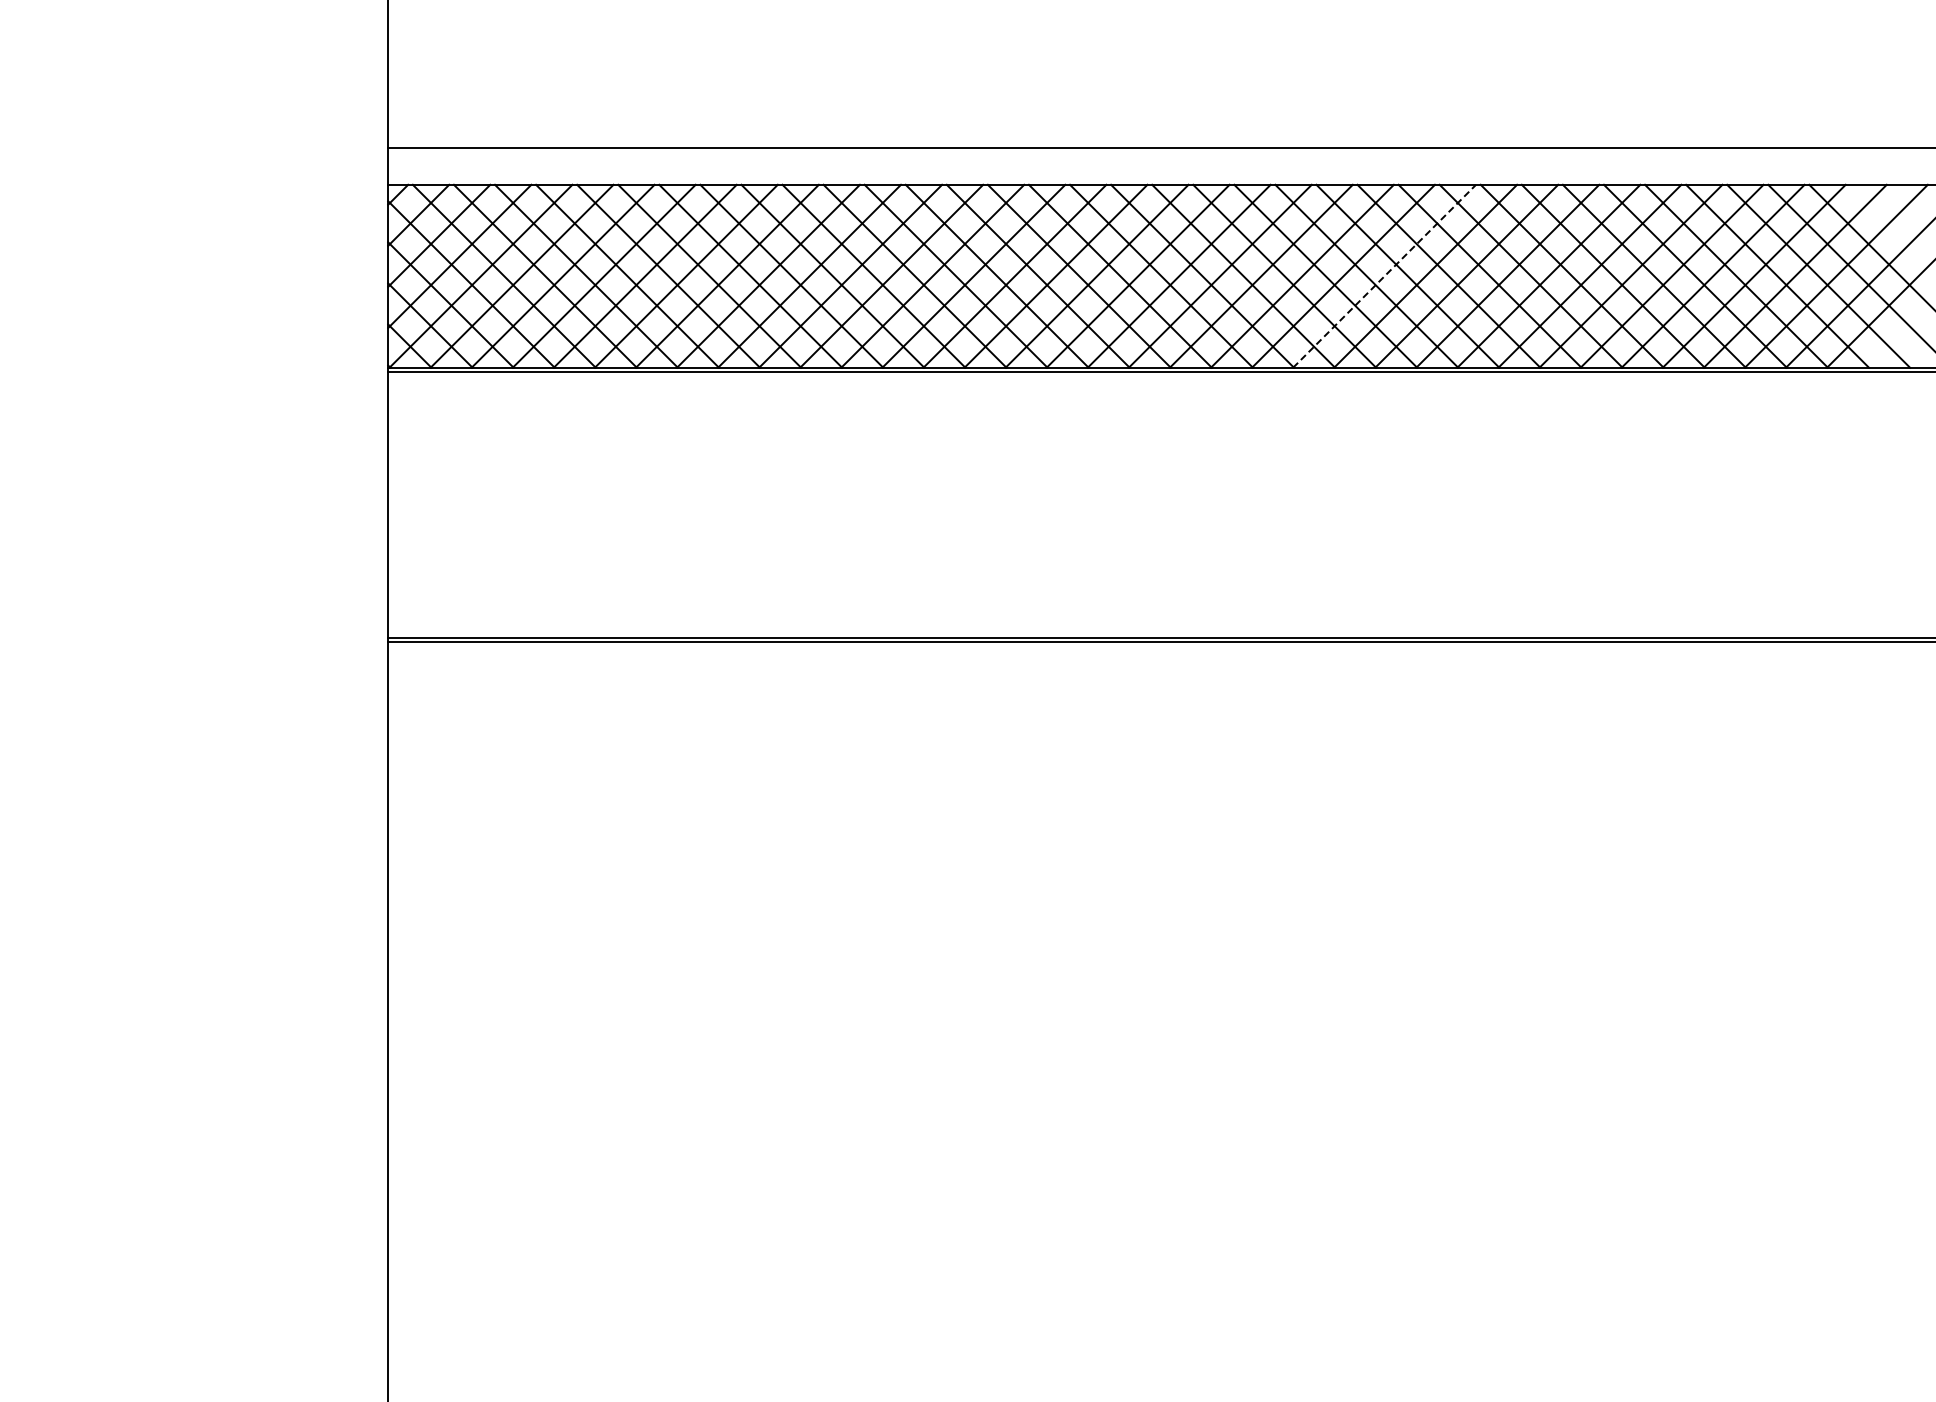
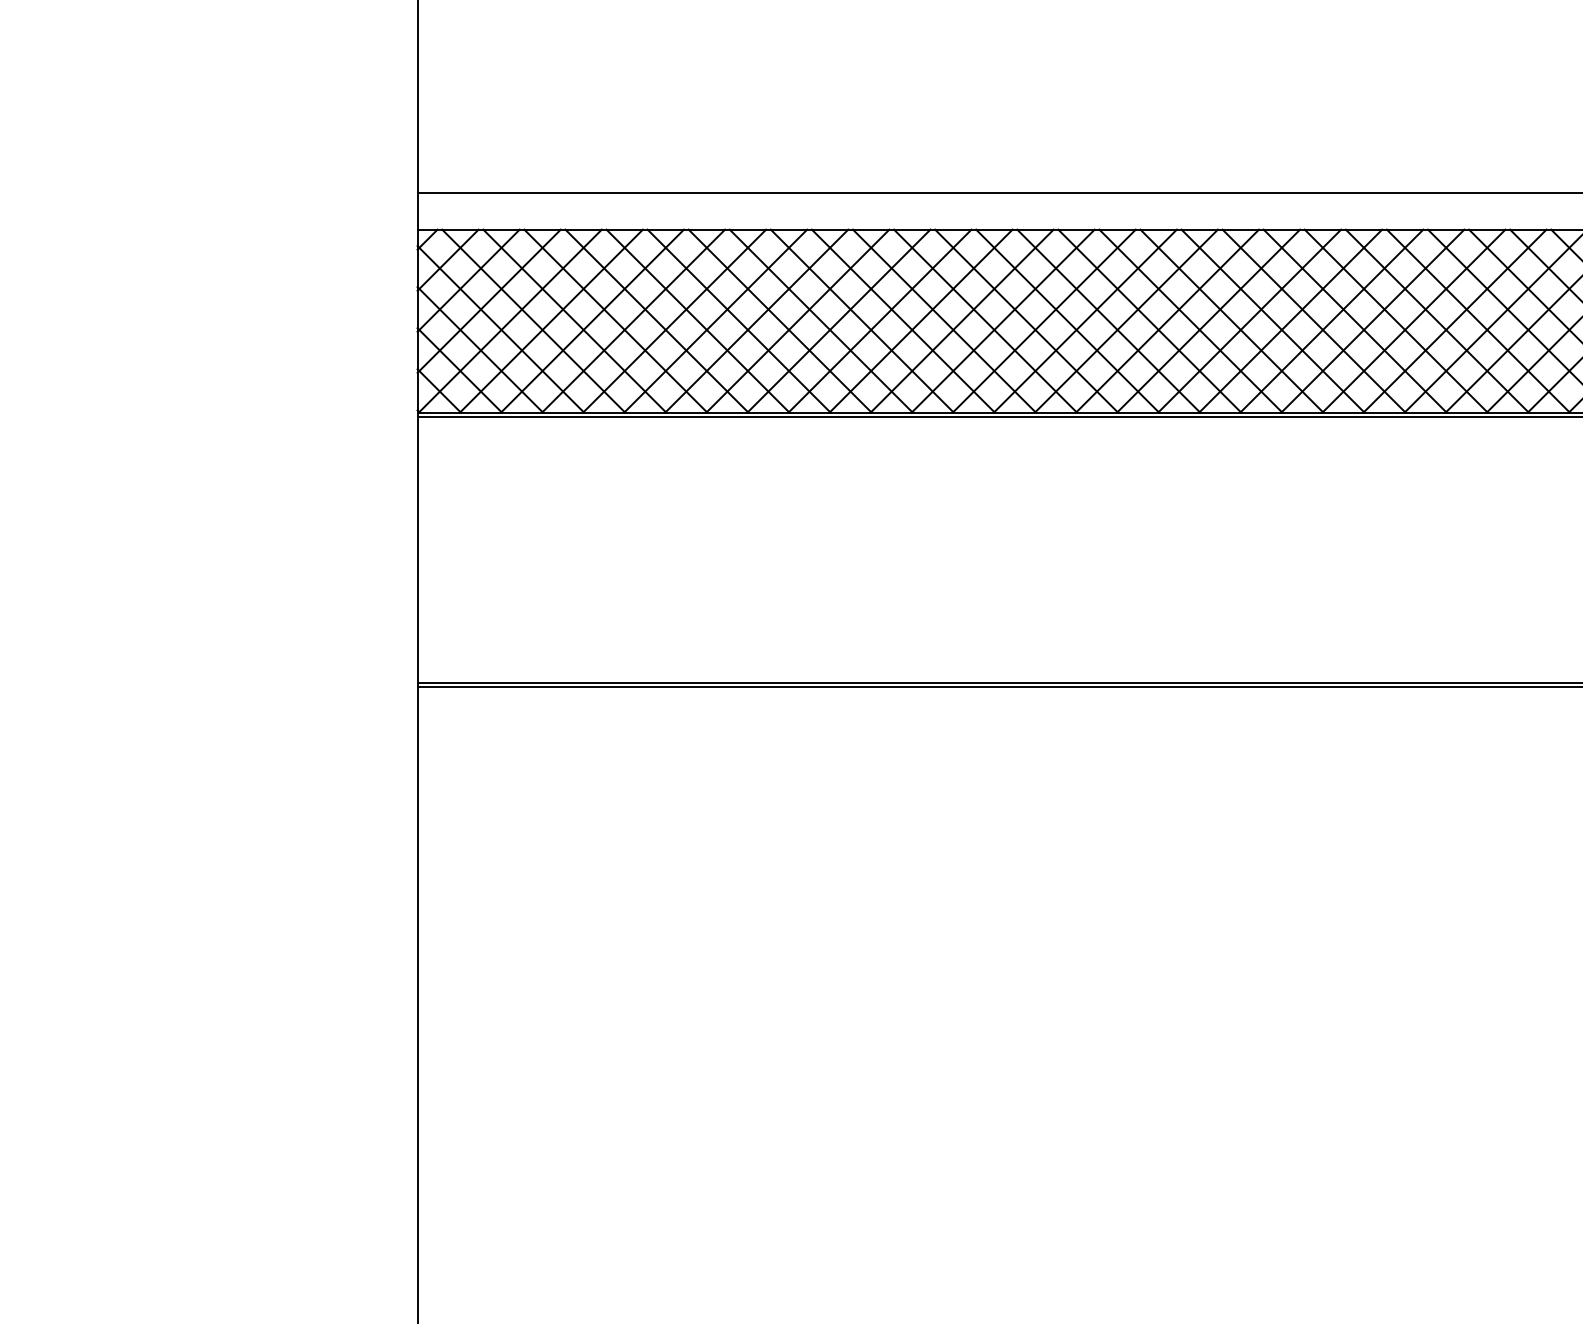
line: (1384, 275) -> (1413, 320), dashed -> solid

